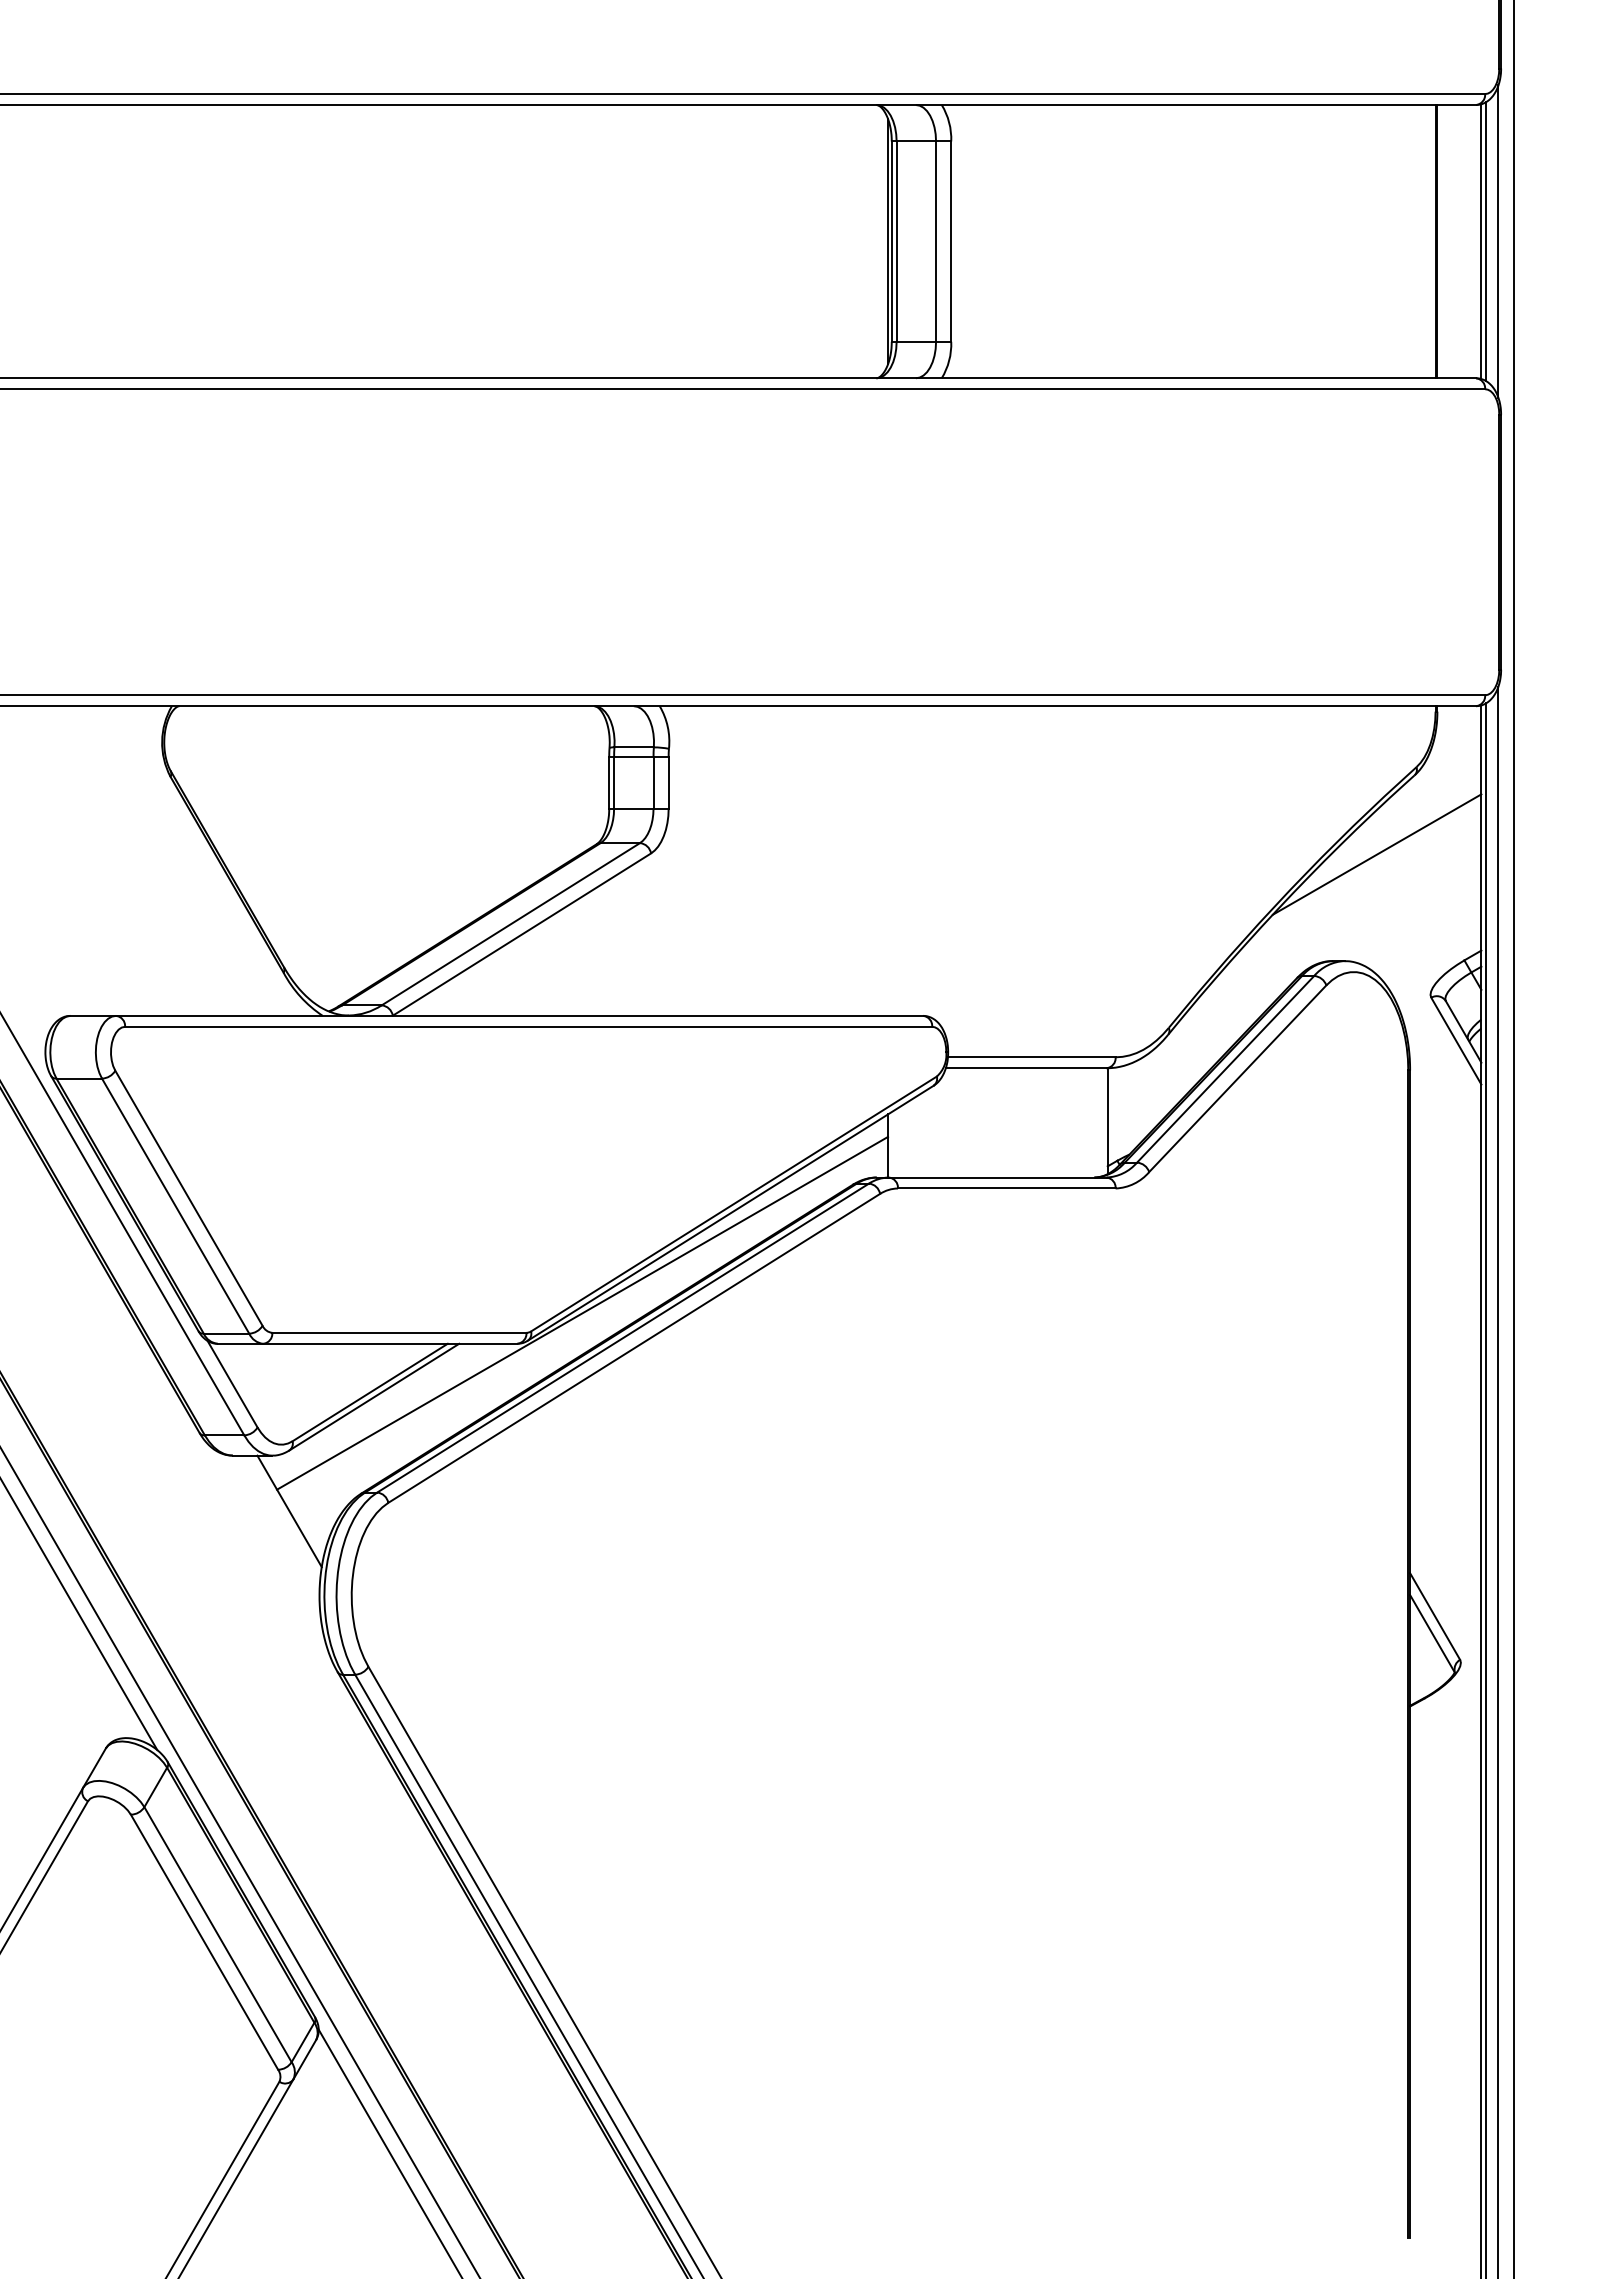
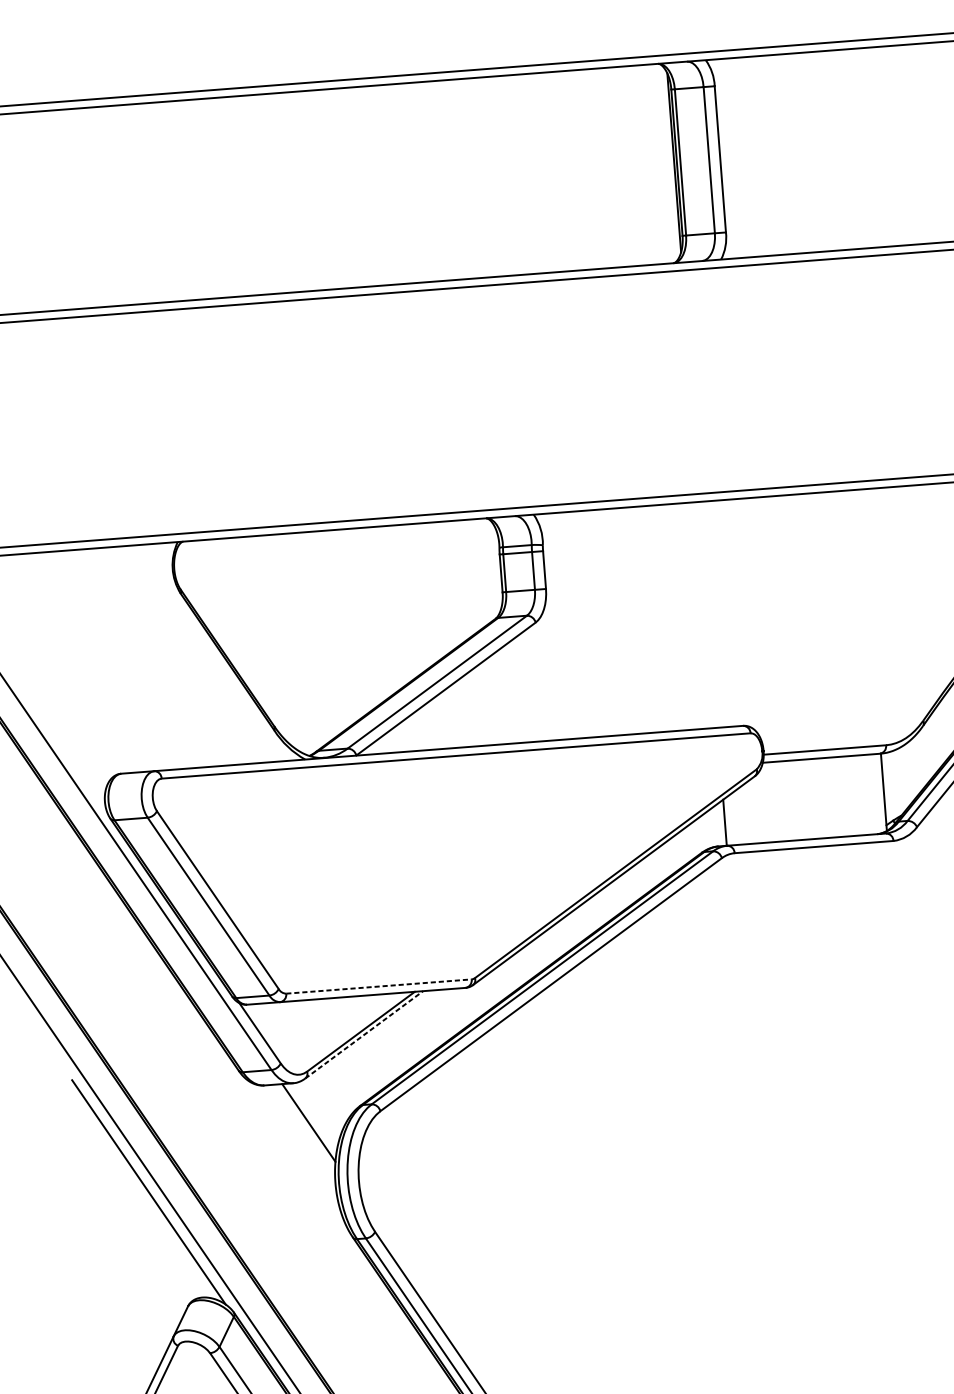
line: (582, 1312) -> (511, 961), removed
line: (399, 1332) -> (379, 986), solid -> dashed
line: (374, 1396) -> (364, 1034), solid -> dashed

